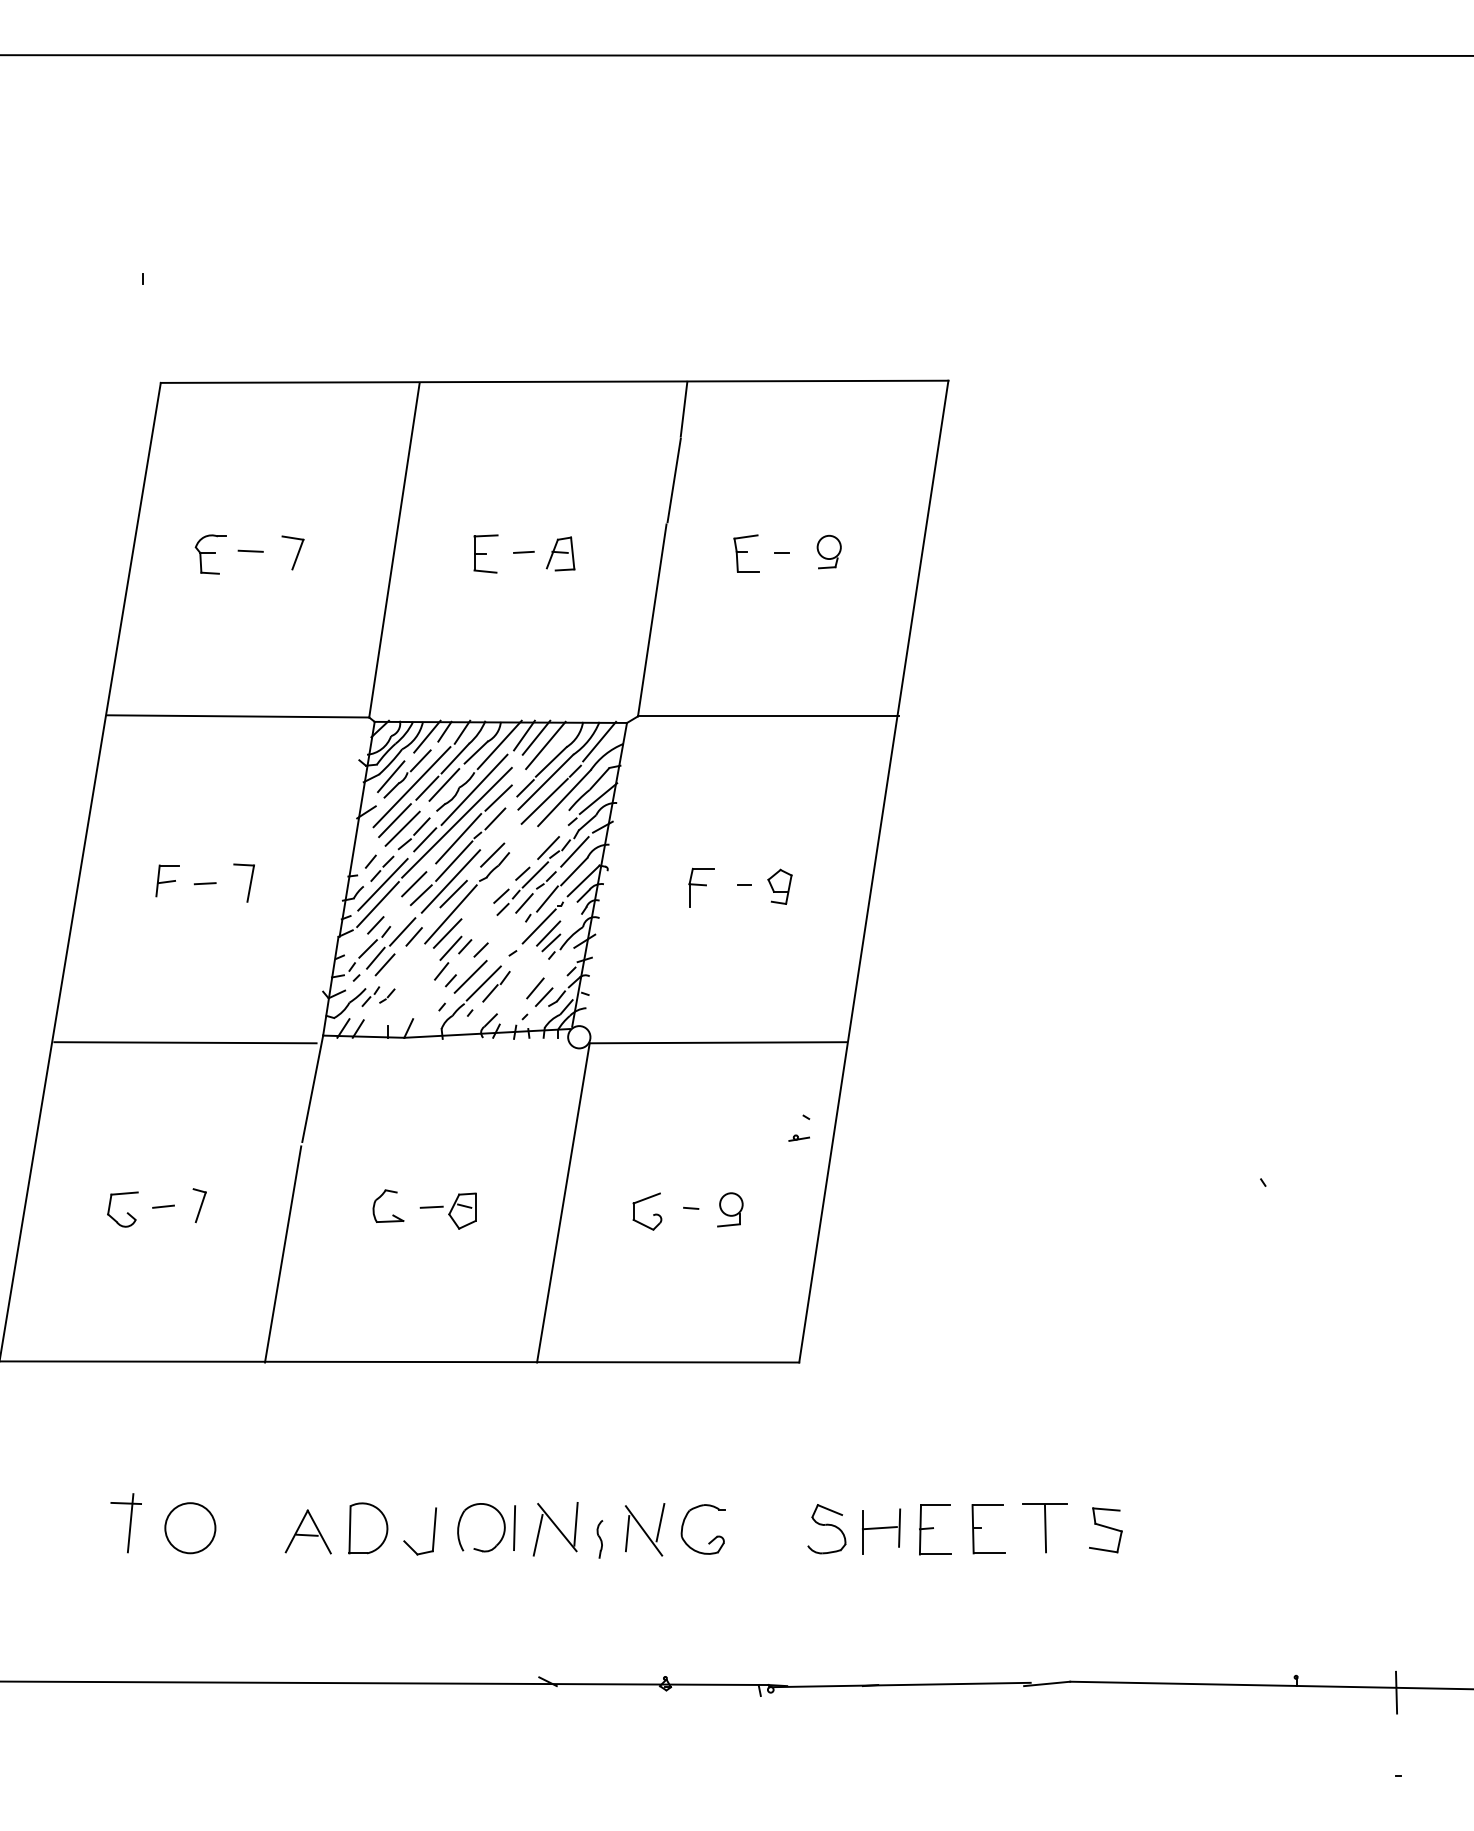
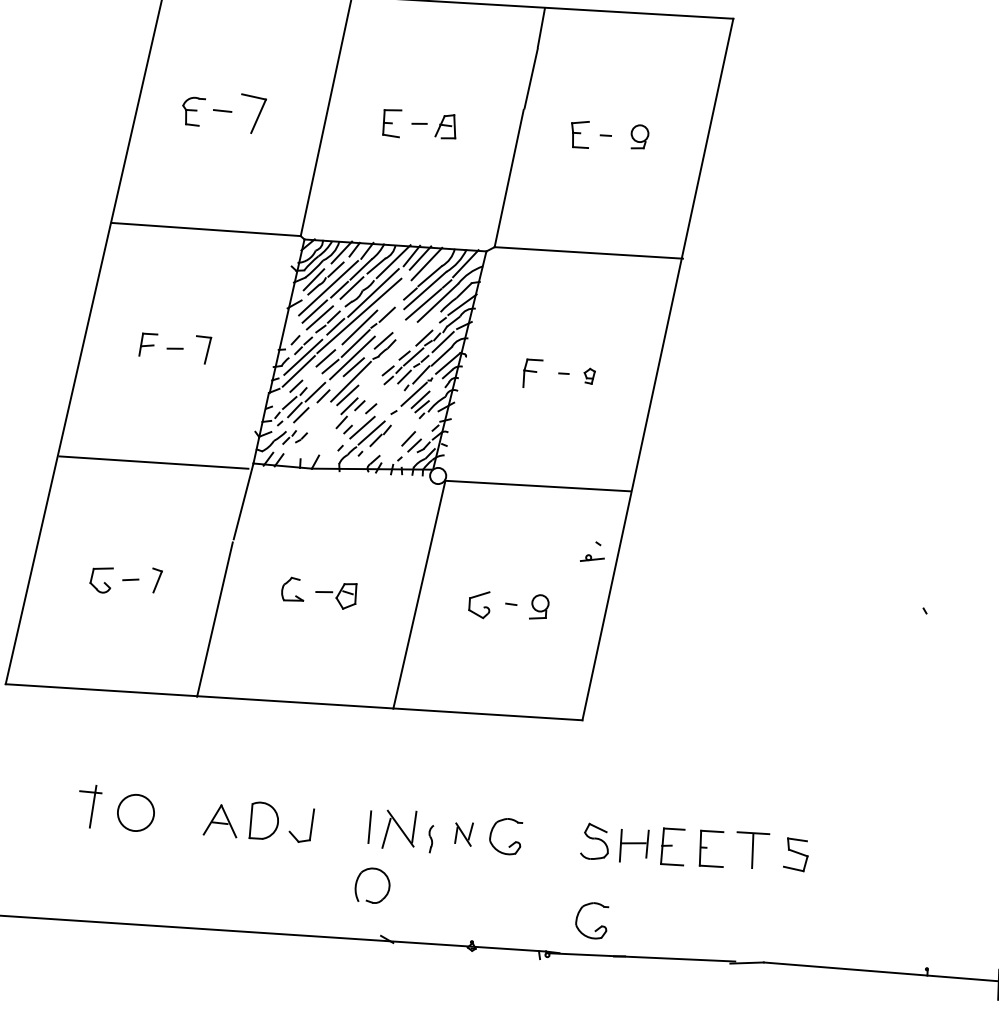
part: (292, 552) -> (252, 113), size x1.6
line: (498, 797) -> (390, 299), removed
part: (779, 886) -> (589, 376), size x0.6
part: (798, 1137) -> (591, 557), size x1.6
part: (645, 1529) -> (464, 833), size x0.6
part: (477, 1548) -> (368, 900), moved
part: (838, 1648) -> (598, 928), added

